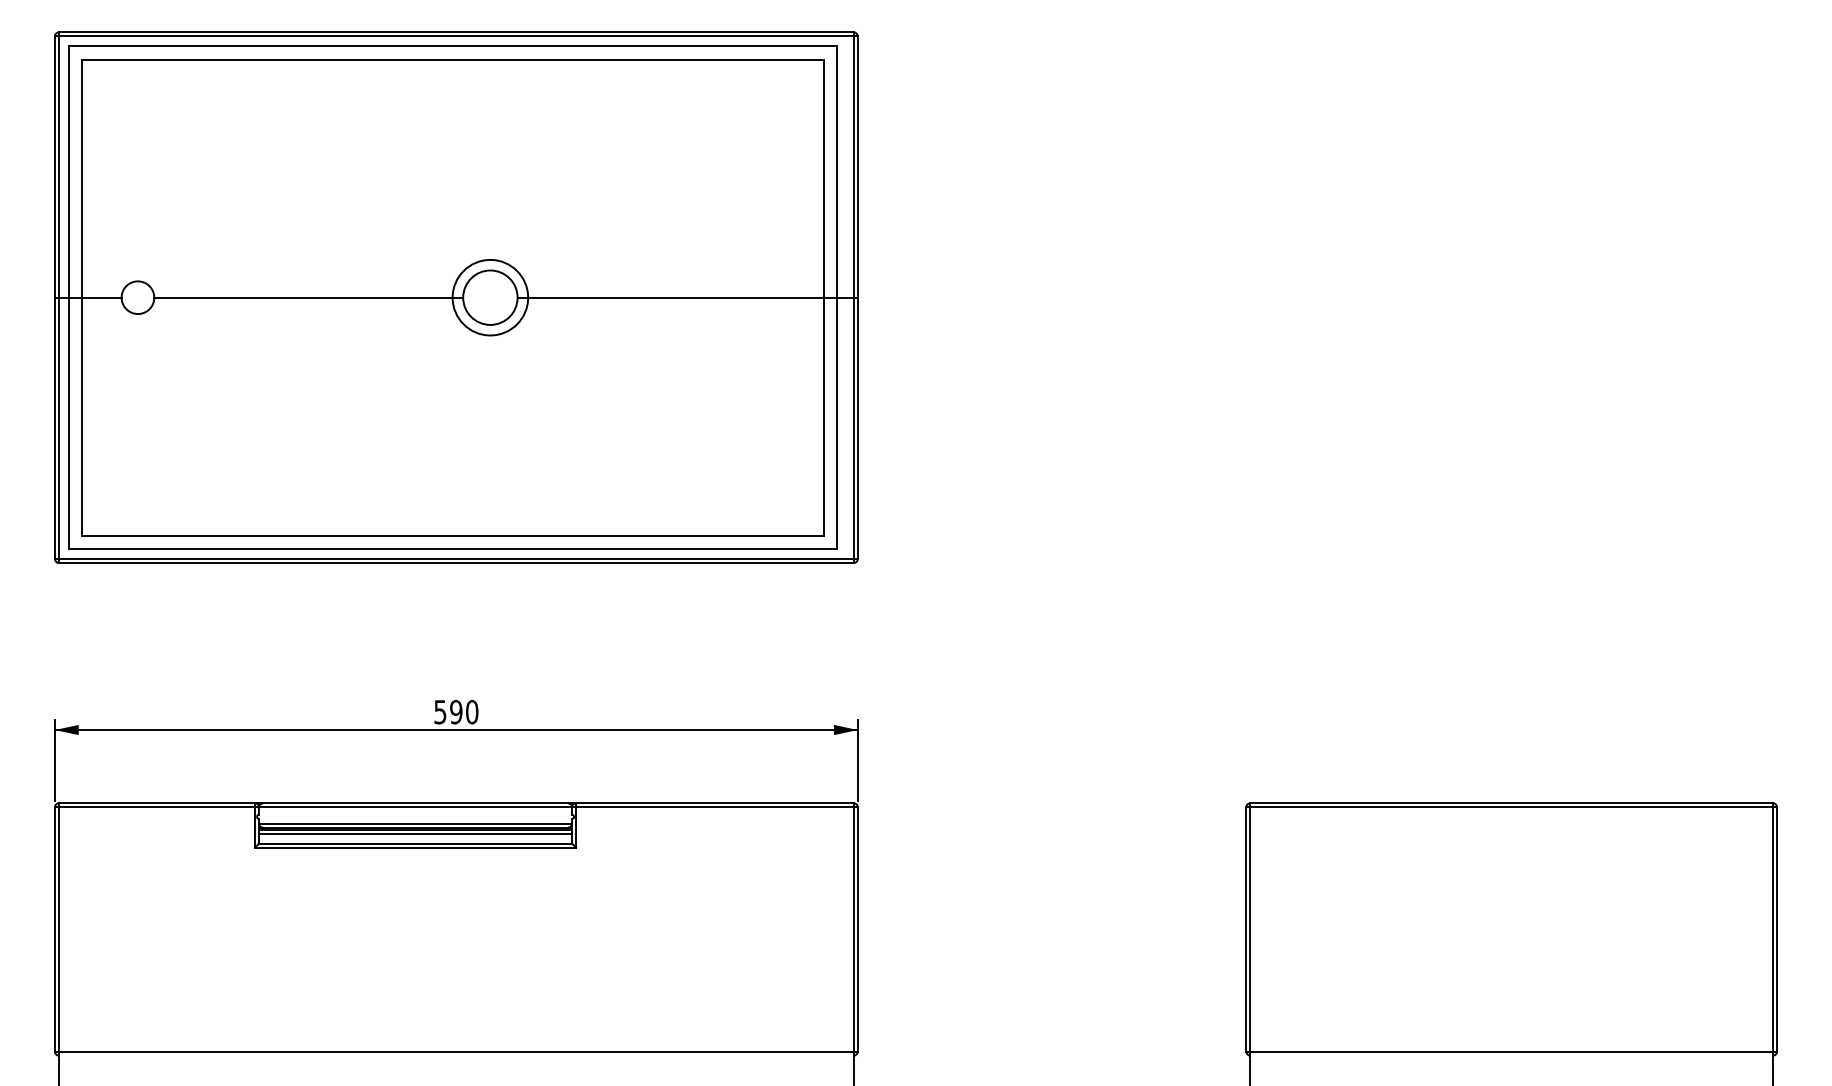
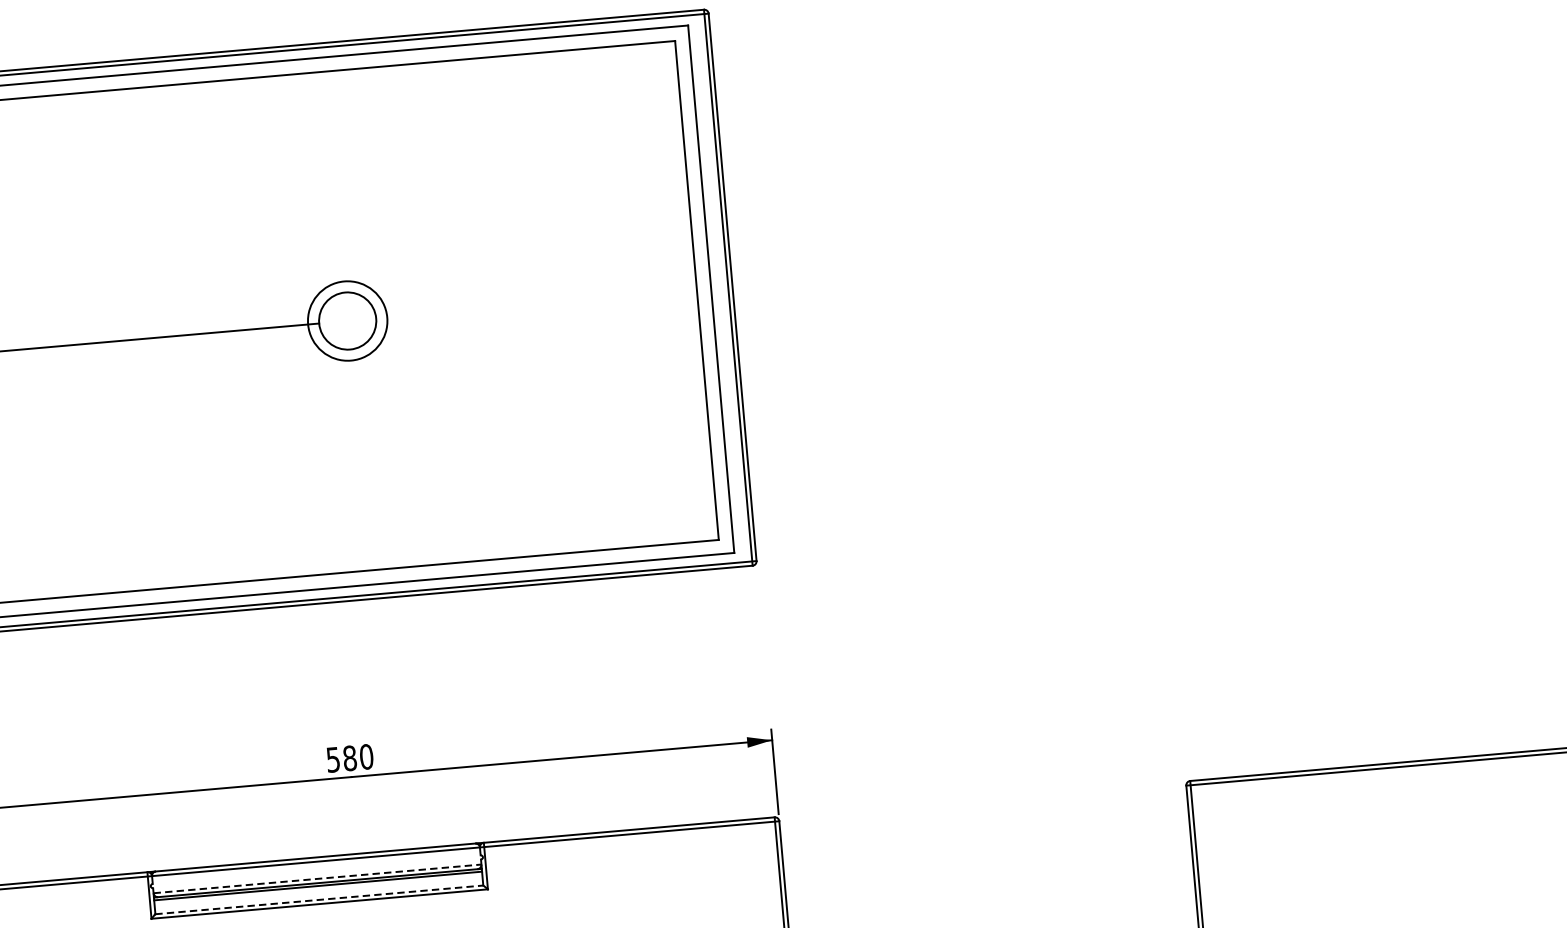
line: (687, 297) -> (554, 302), removed
text: (456, 712) -> (350, 758), 590 -> 580
line: (416, 823) -> (318, 878), solid -> dashed
line: (415, 833) -> (318, 889), removed
line: (415, 843) -> (319, 899), solid -> dashed

